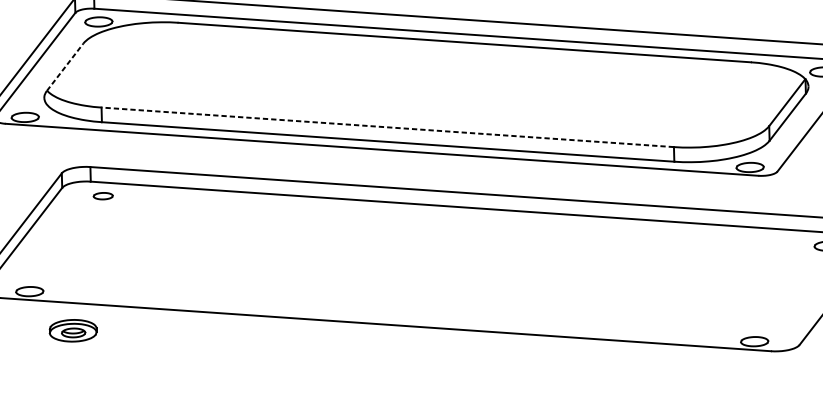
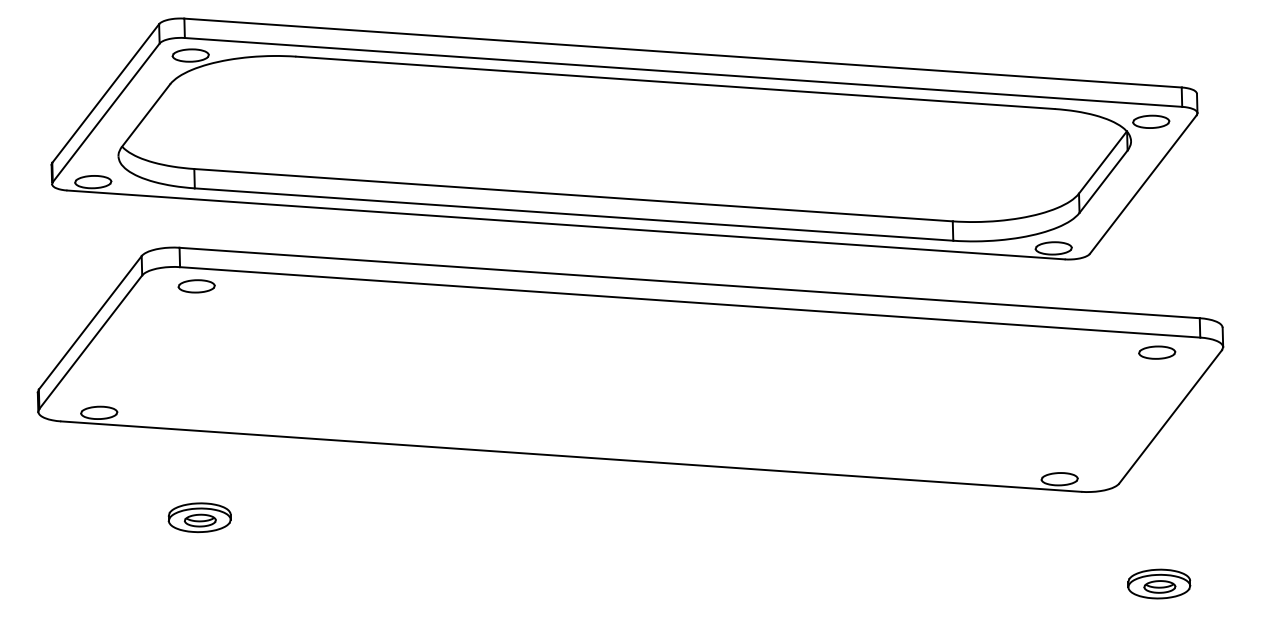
line: (65, 67) -> (146, 115), dashed -> solid
line: (387, 127) -> (573, 195), dashed -> solid
part: (103, 196) -> (196, 286), size x1.43
part: (73, 330) -> (199, 517), moved

